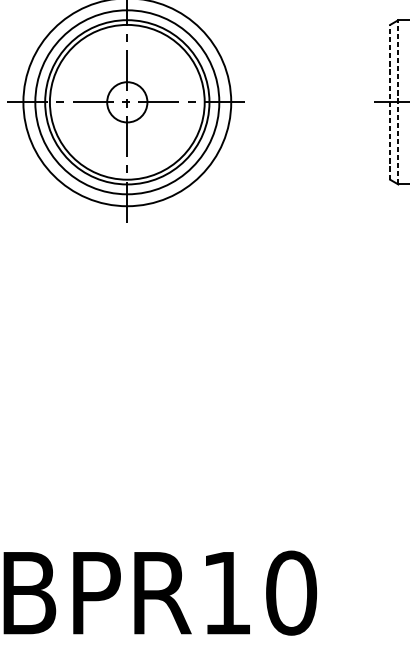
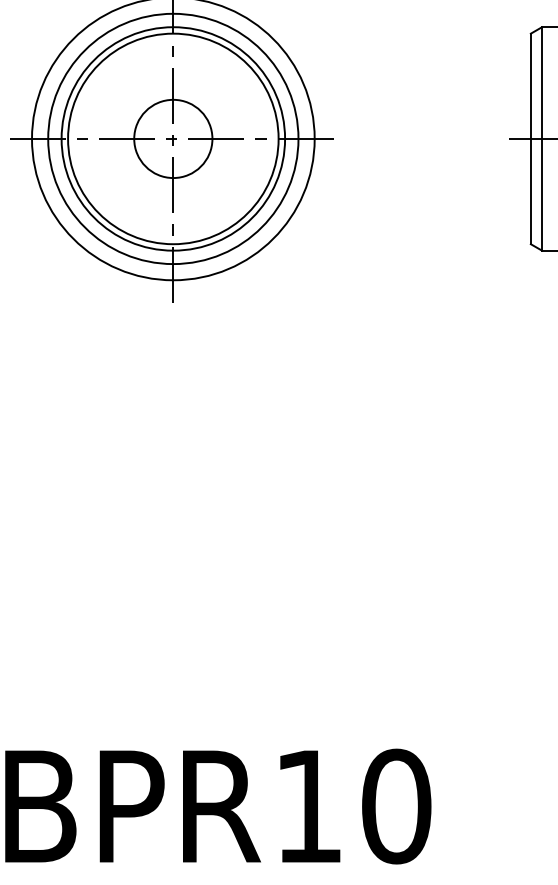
circle: (127, 101) -> (173, 138), size x1.43
line: (389, 101) -> (530, 138), dashed -> solid
line: (398, 101) -> (542, 138), dashed -> solid

